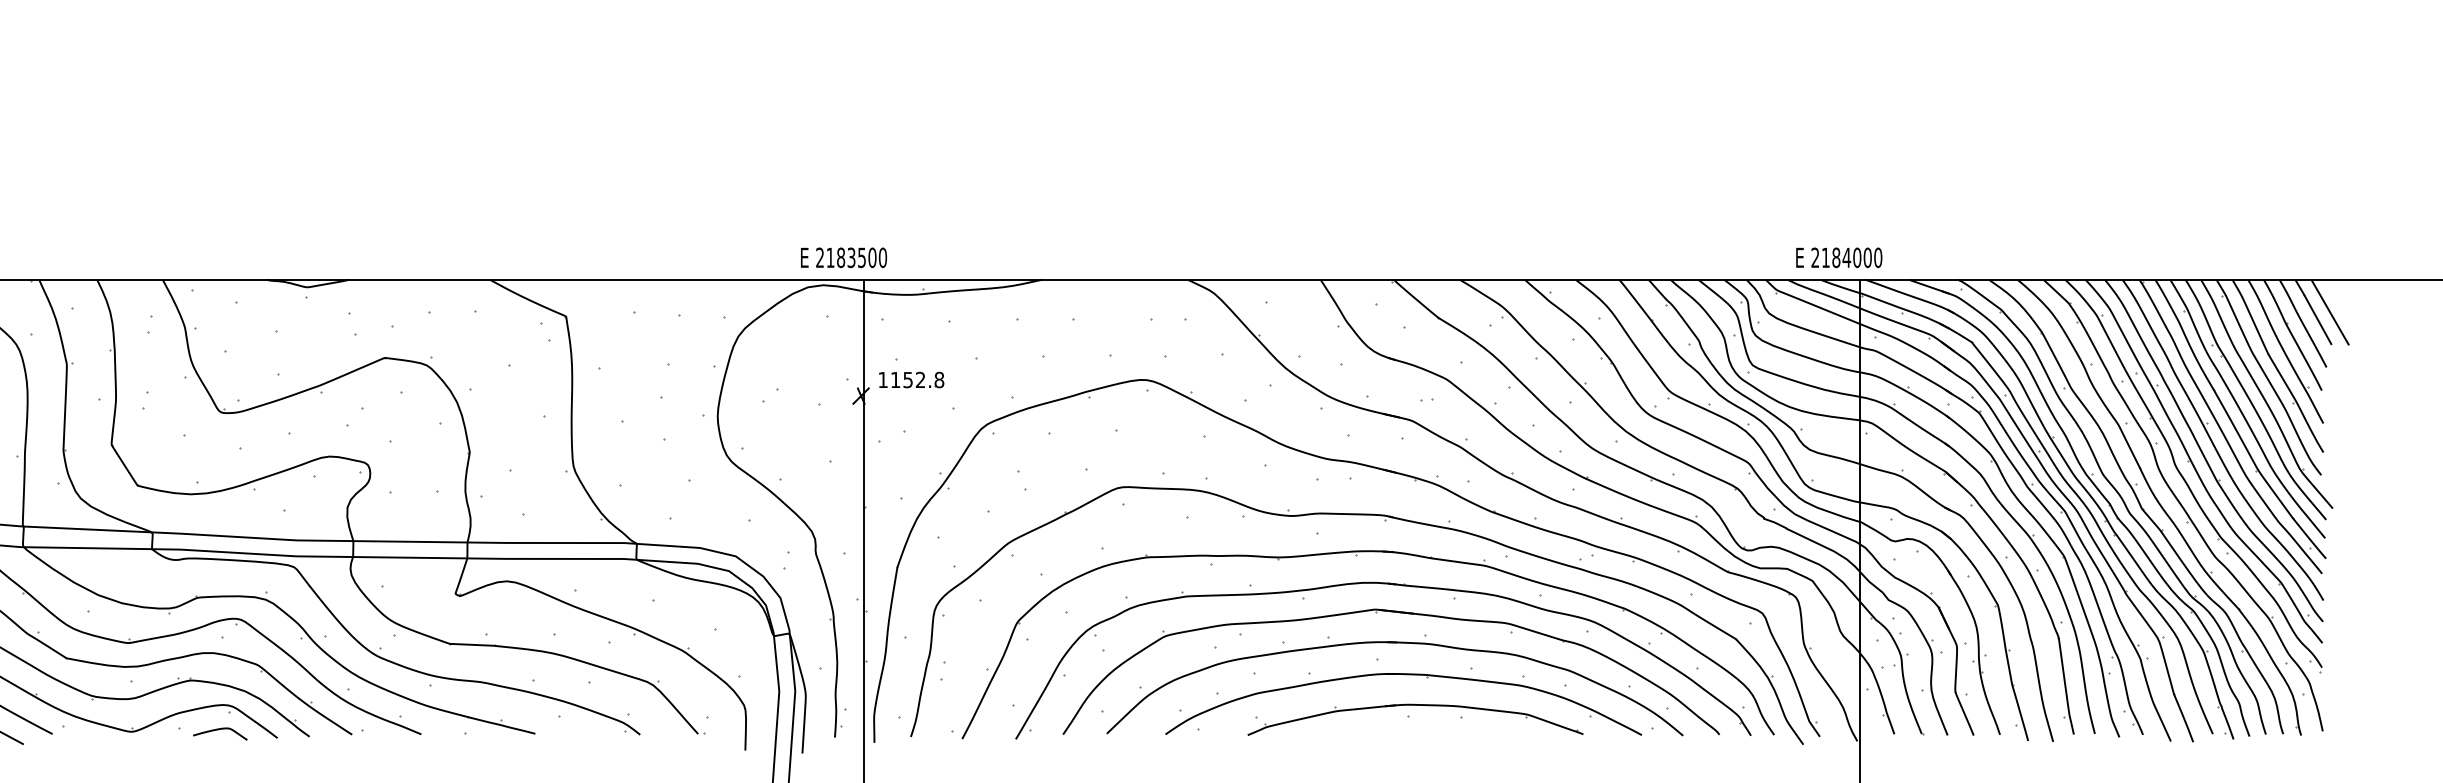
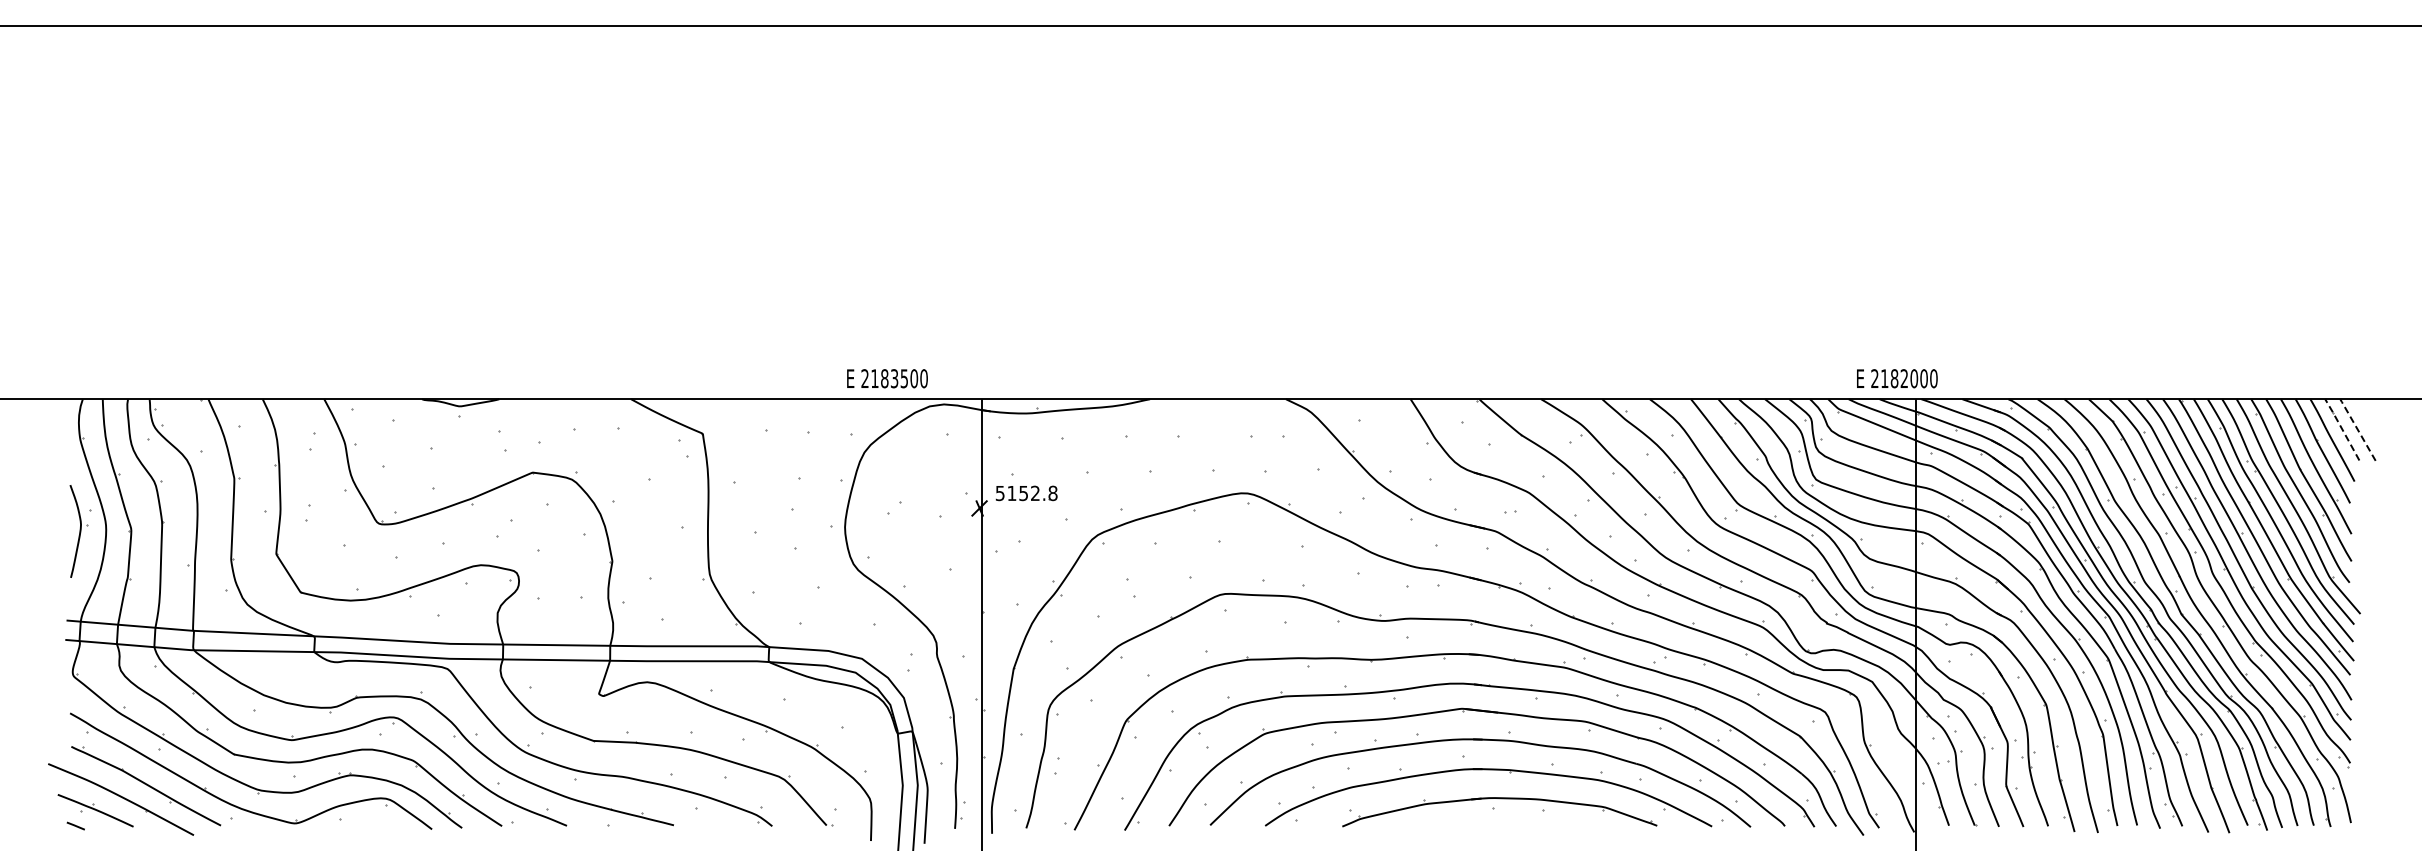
text: (843, 257) -> (887, 378), moved
text: (1846, 257) -> (1904, 378), 2184000 -> 2182000
line: (2329, 310) -> (2357, 428), solid -> dashed
line: (2313, 311) -> (2342, 429), solid -> dashed
text: (882, 380) -> (999, 493), 1152.8 -> 5152.8
curve: (217, 730) -> (375, 822), removed

